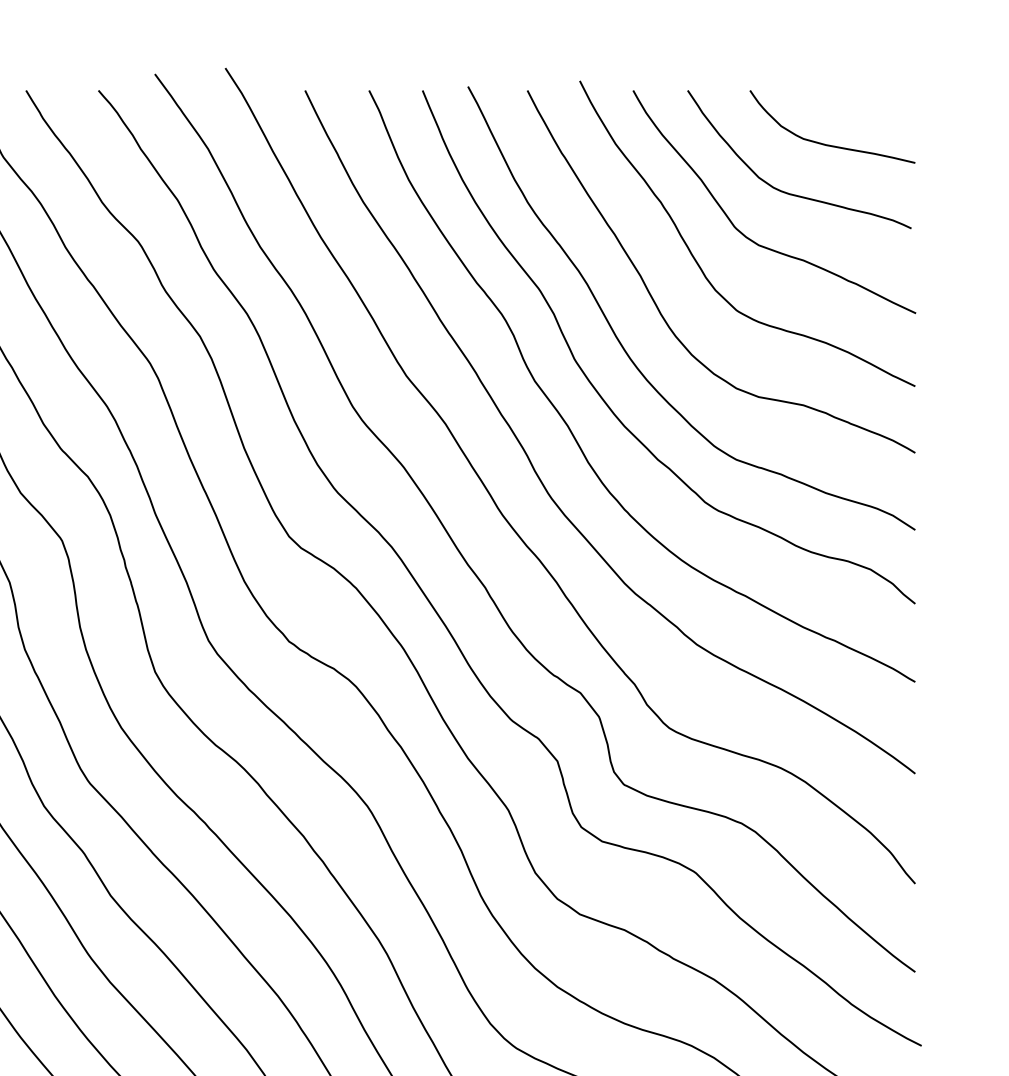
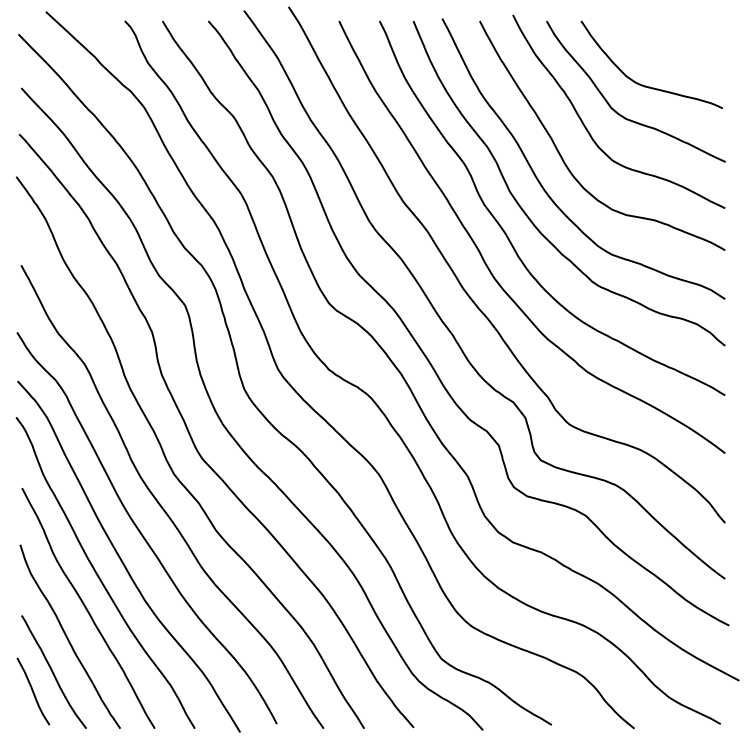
curve: (827, 143) -> (669, 54), removed

